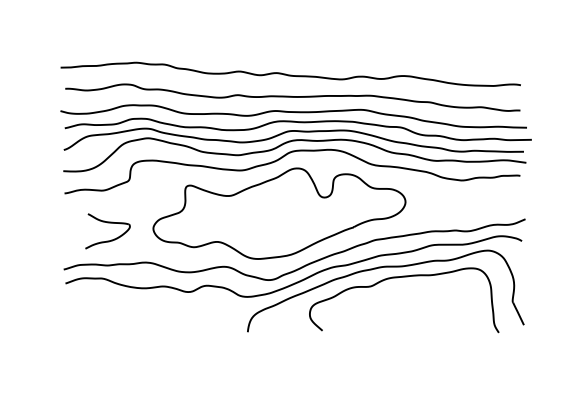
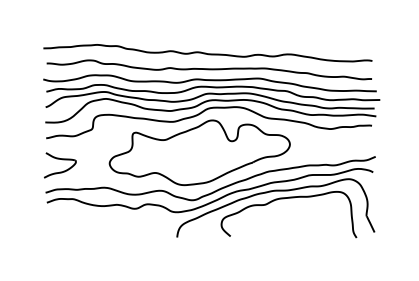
part: (108, 231) -> (60, 165), moved

